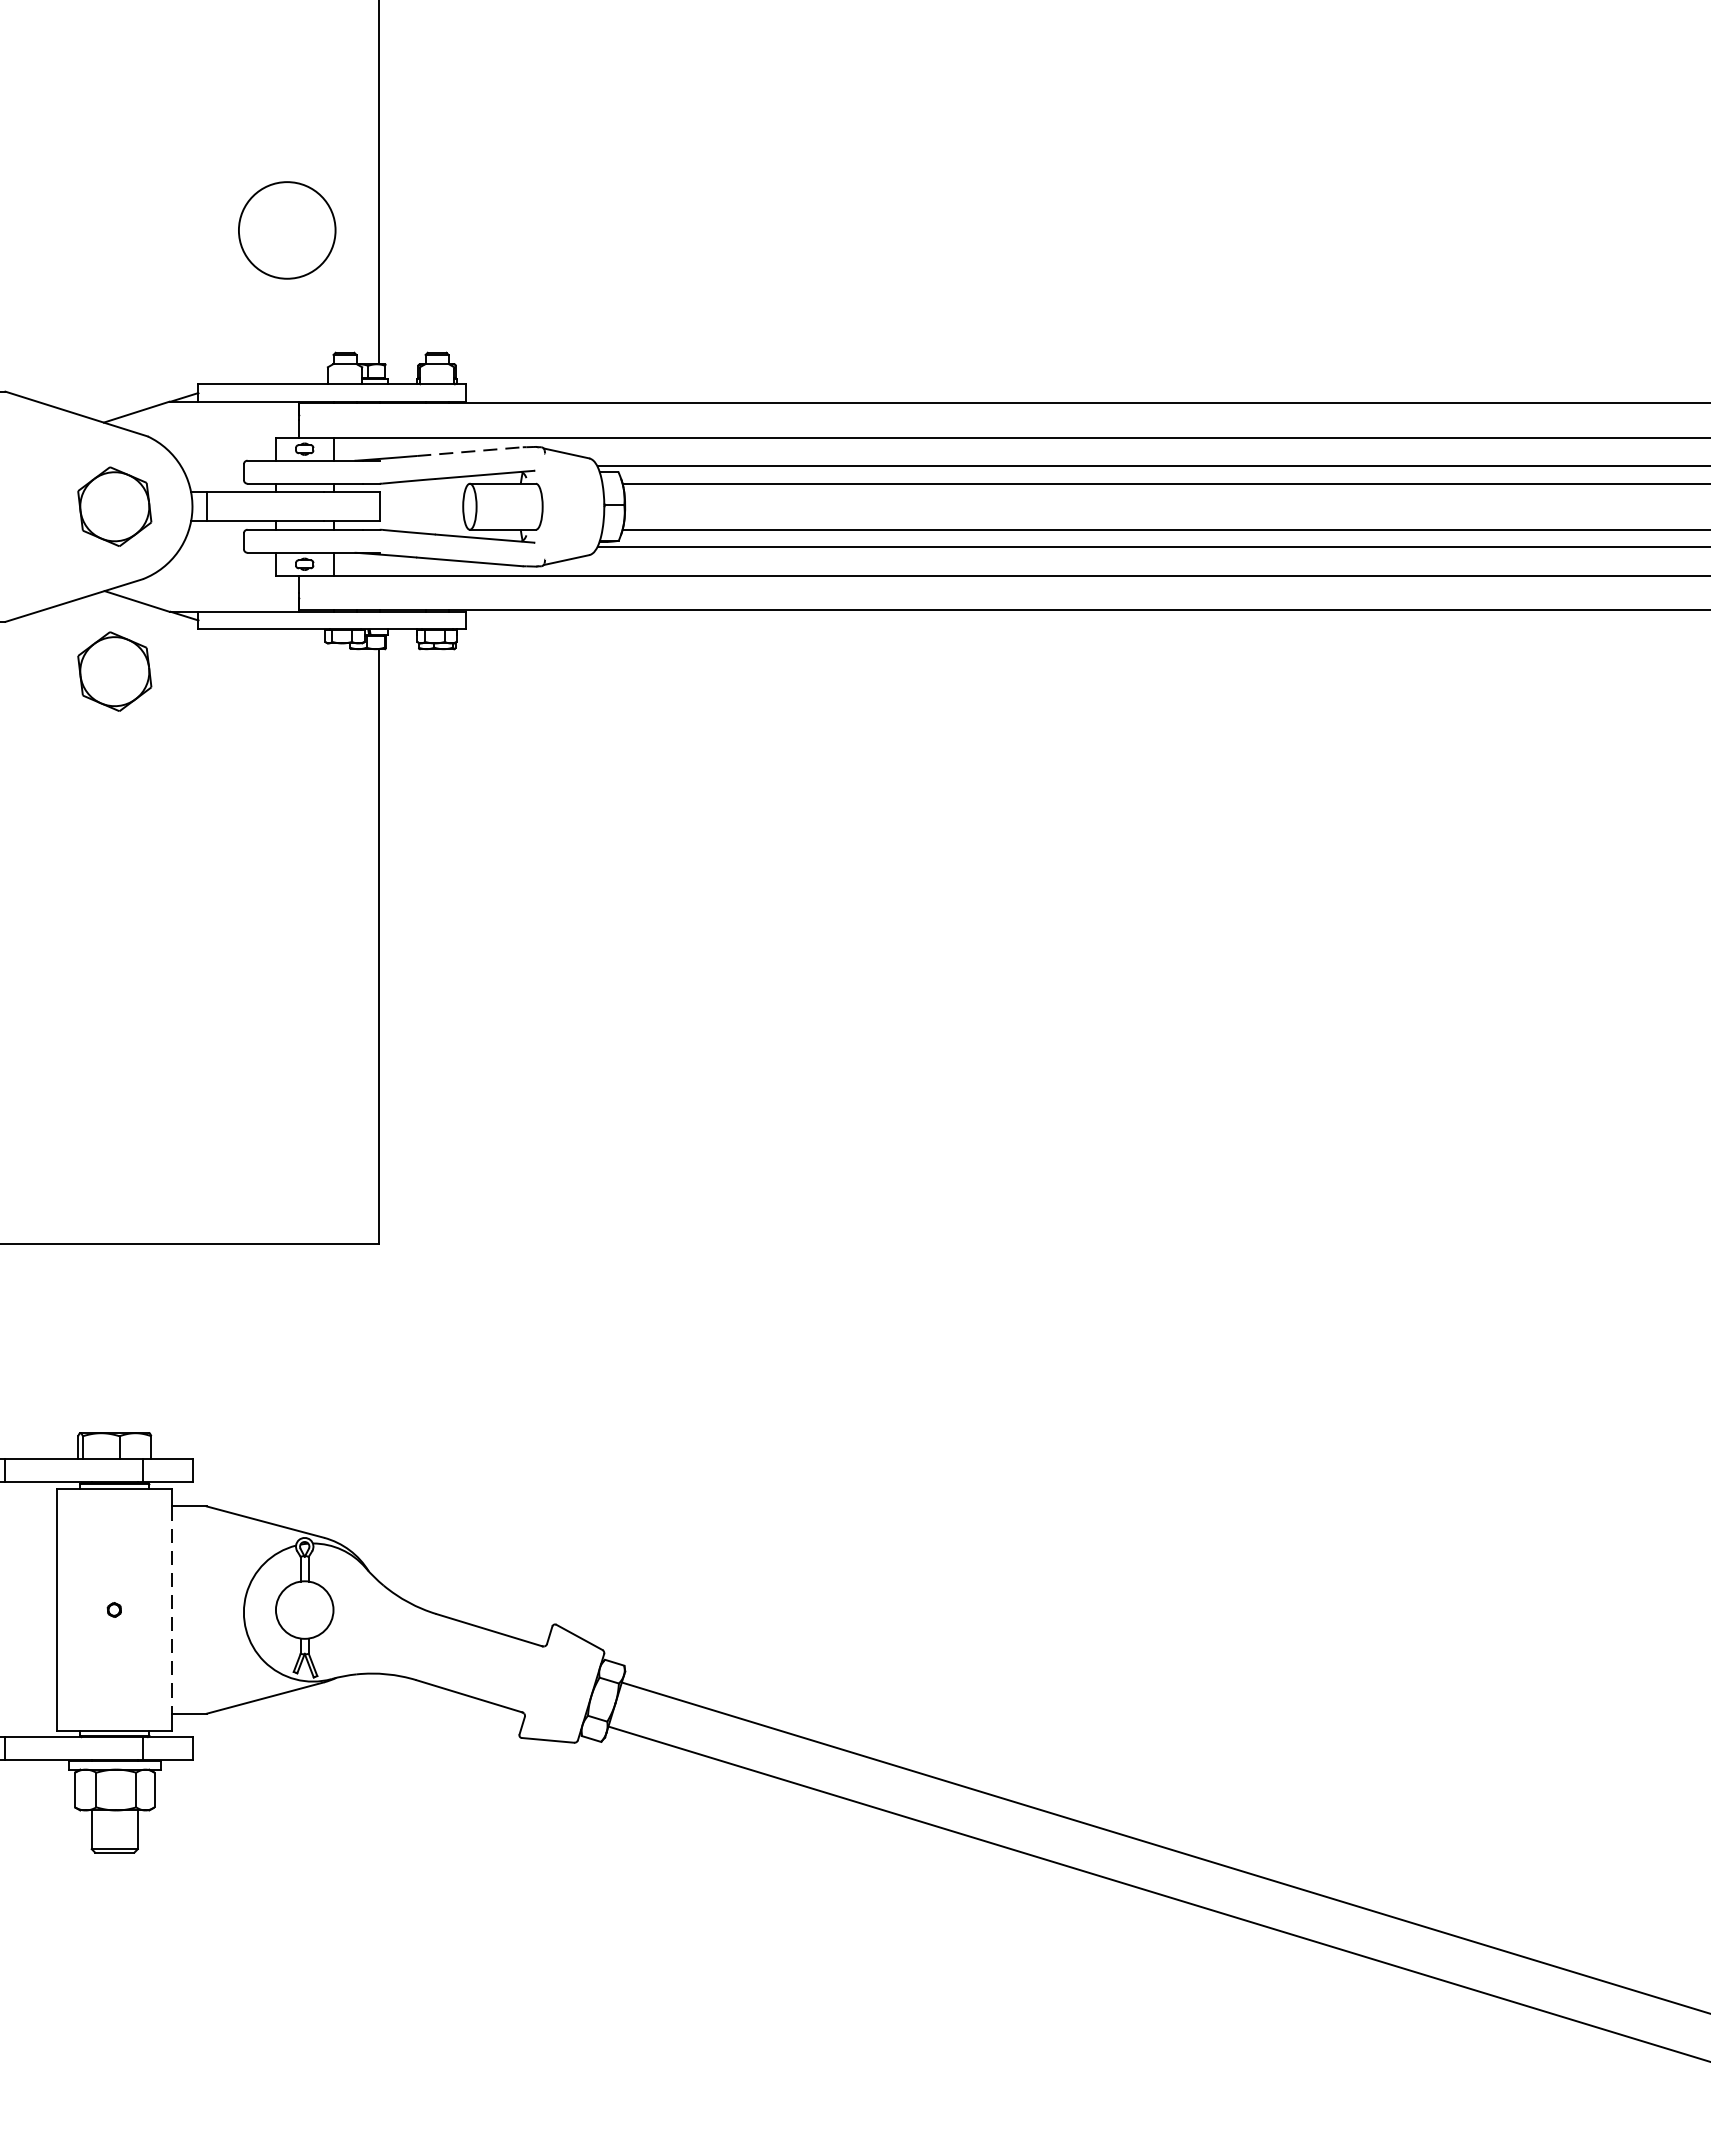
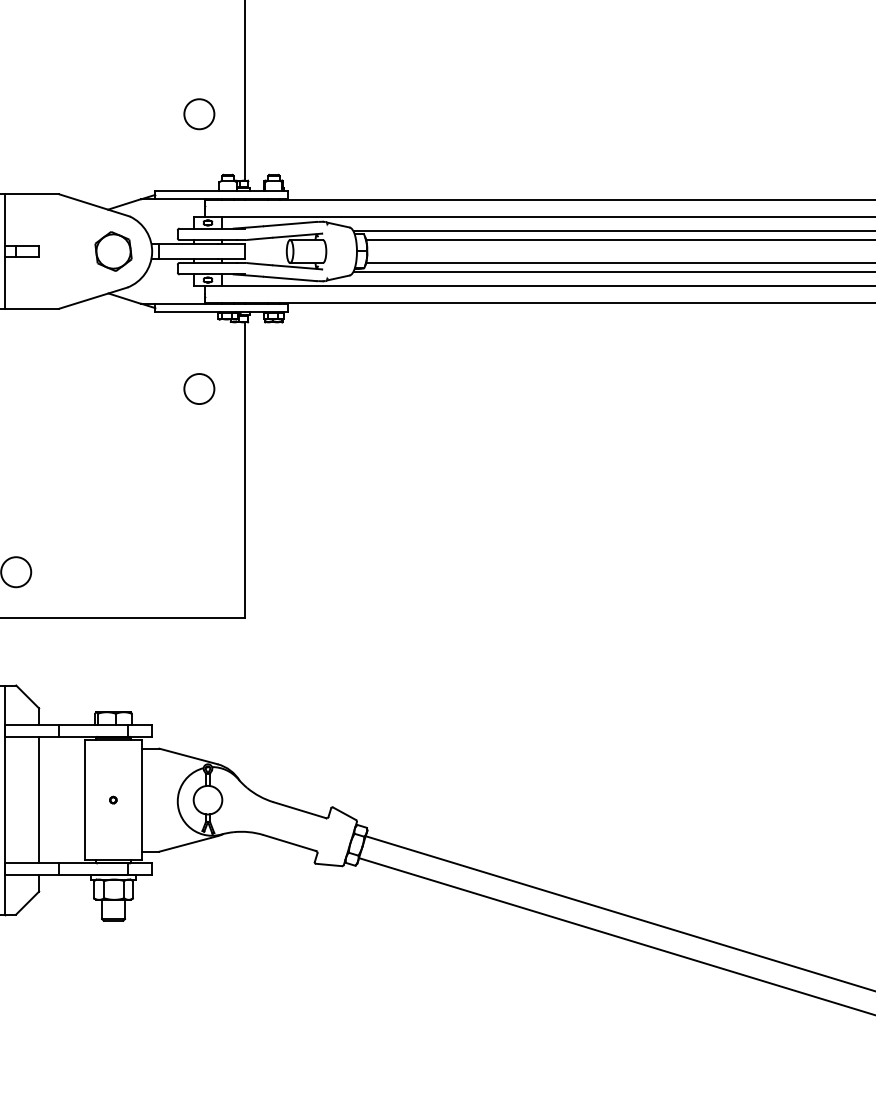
circle: (287, 231) -> (199, 114), size x0.62
line: (470, 452) -> (290, 224), dashed -> solid
part: (114, 671) -> (113, 333), removed
circle: (287, 782) -> (199, 388), added
line: (173, 1610) -> (142, 800), dashed -> solid

